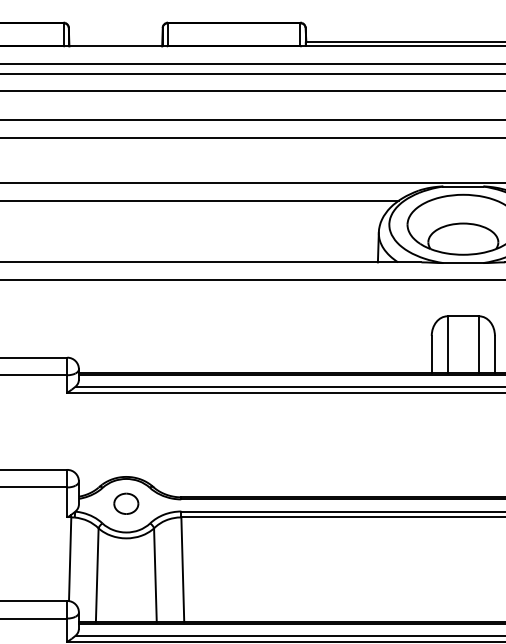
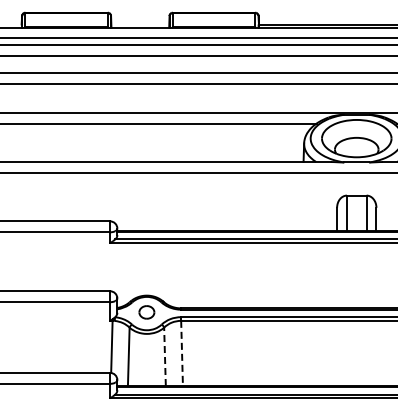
line: (183, 569) -> (182, 353), solid -> dashed
line: (154, 574) -> (164, 356), solid -> dashed

